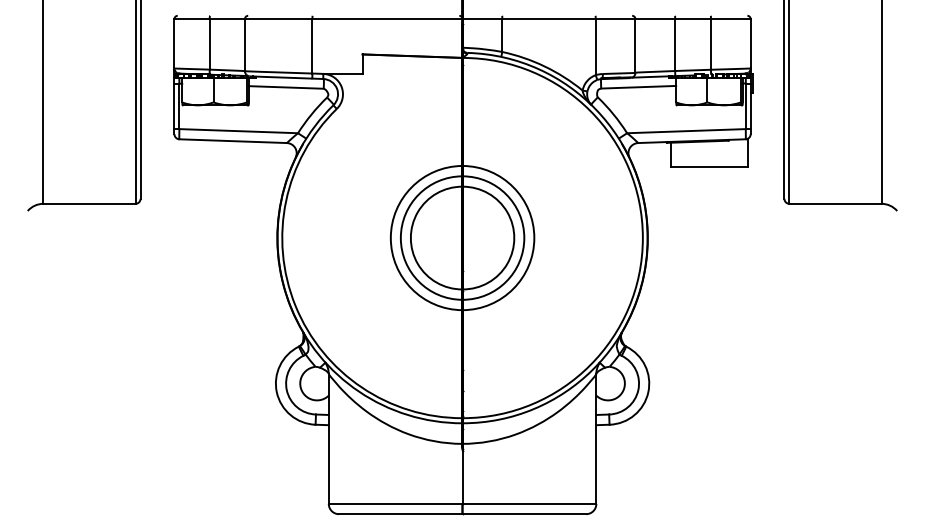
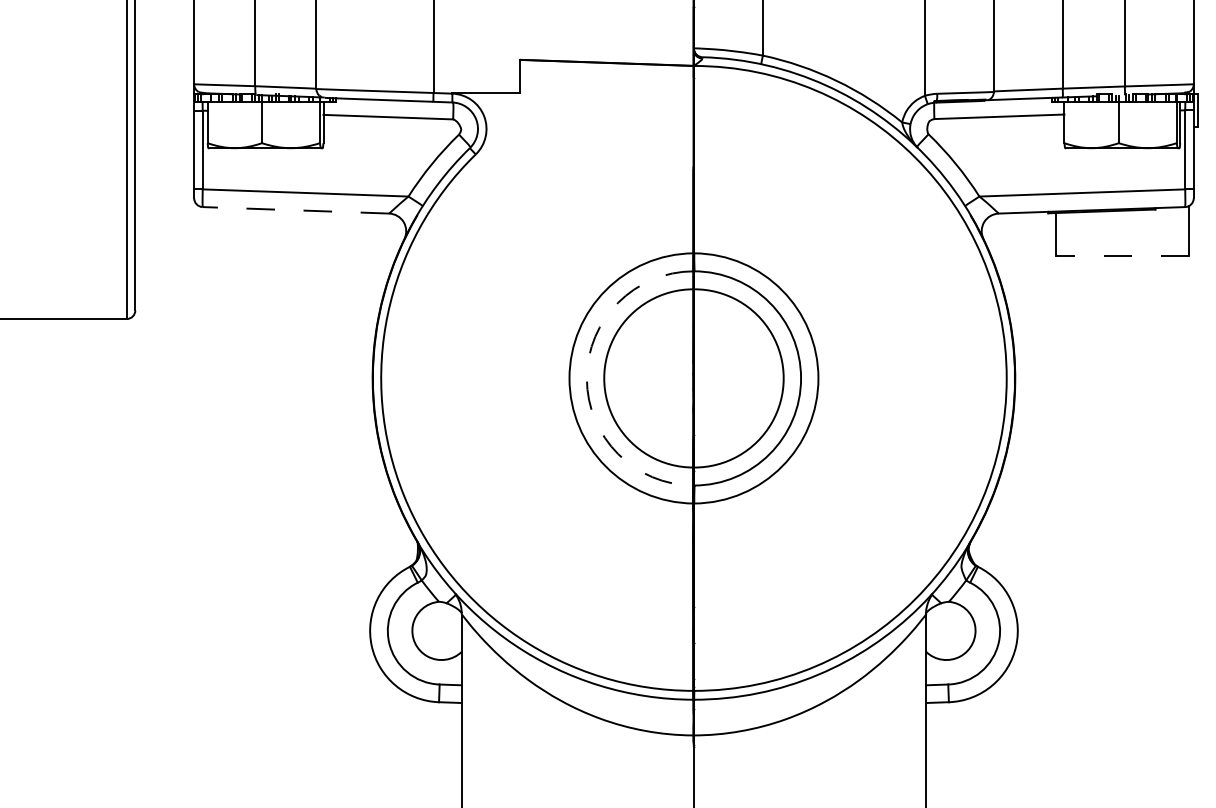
line: (233, 141) -> (296, 210), solid -> dashed
line: (709, 167) -> (1122, 255), solid -> dashed
arc: (400, 238) -> (586, 379), solid -> dashed

